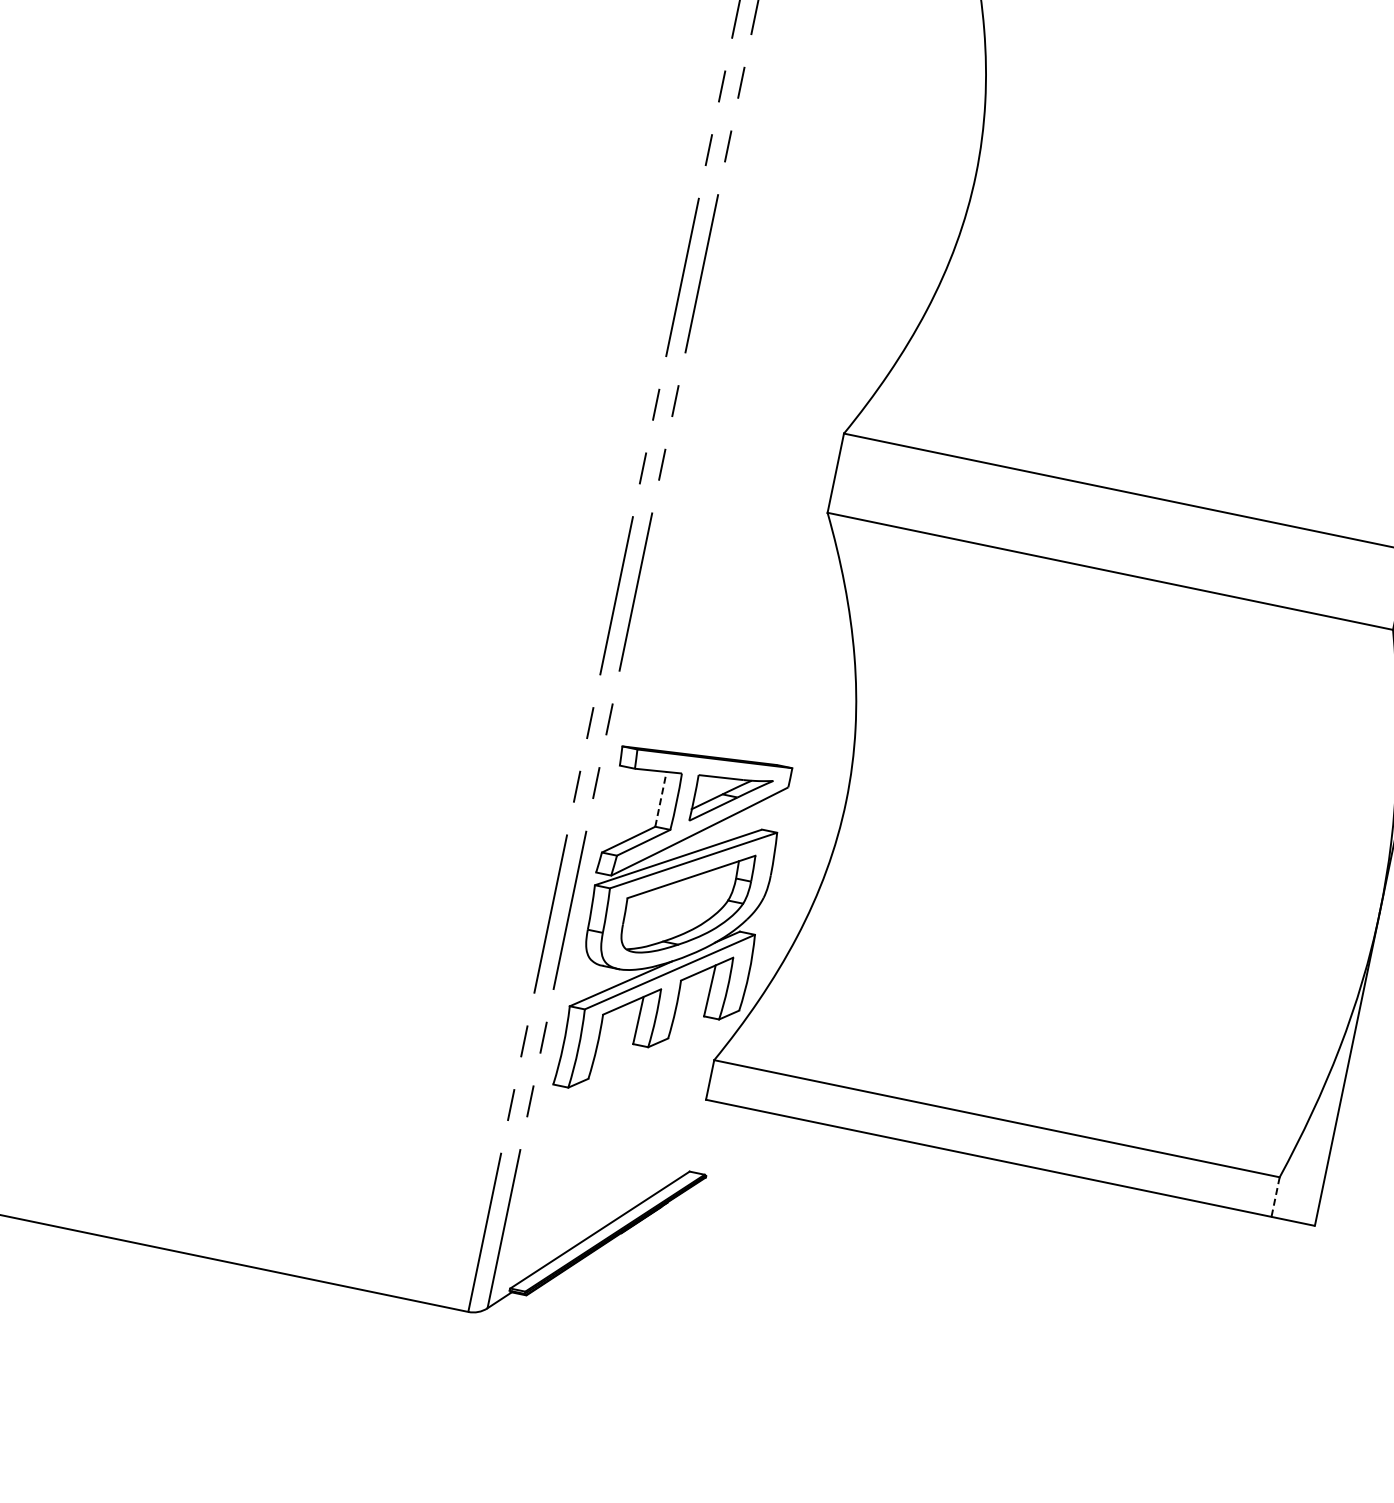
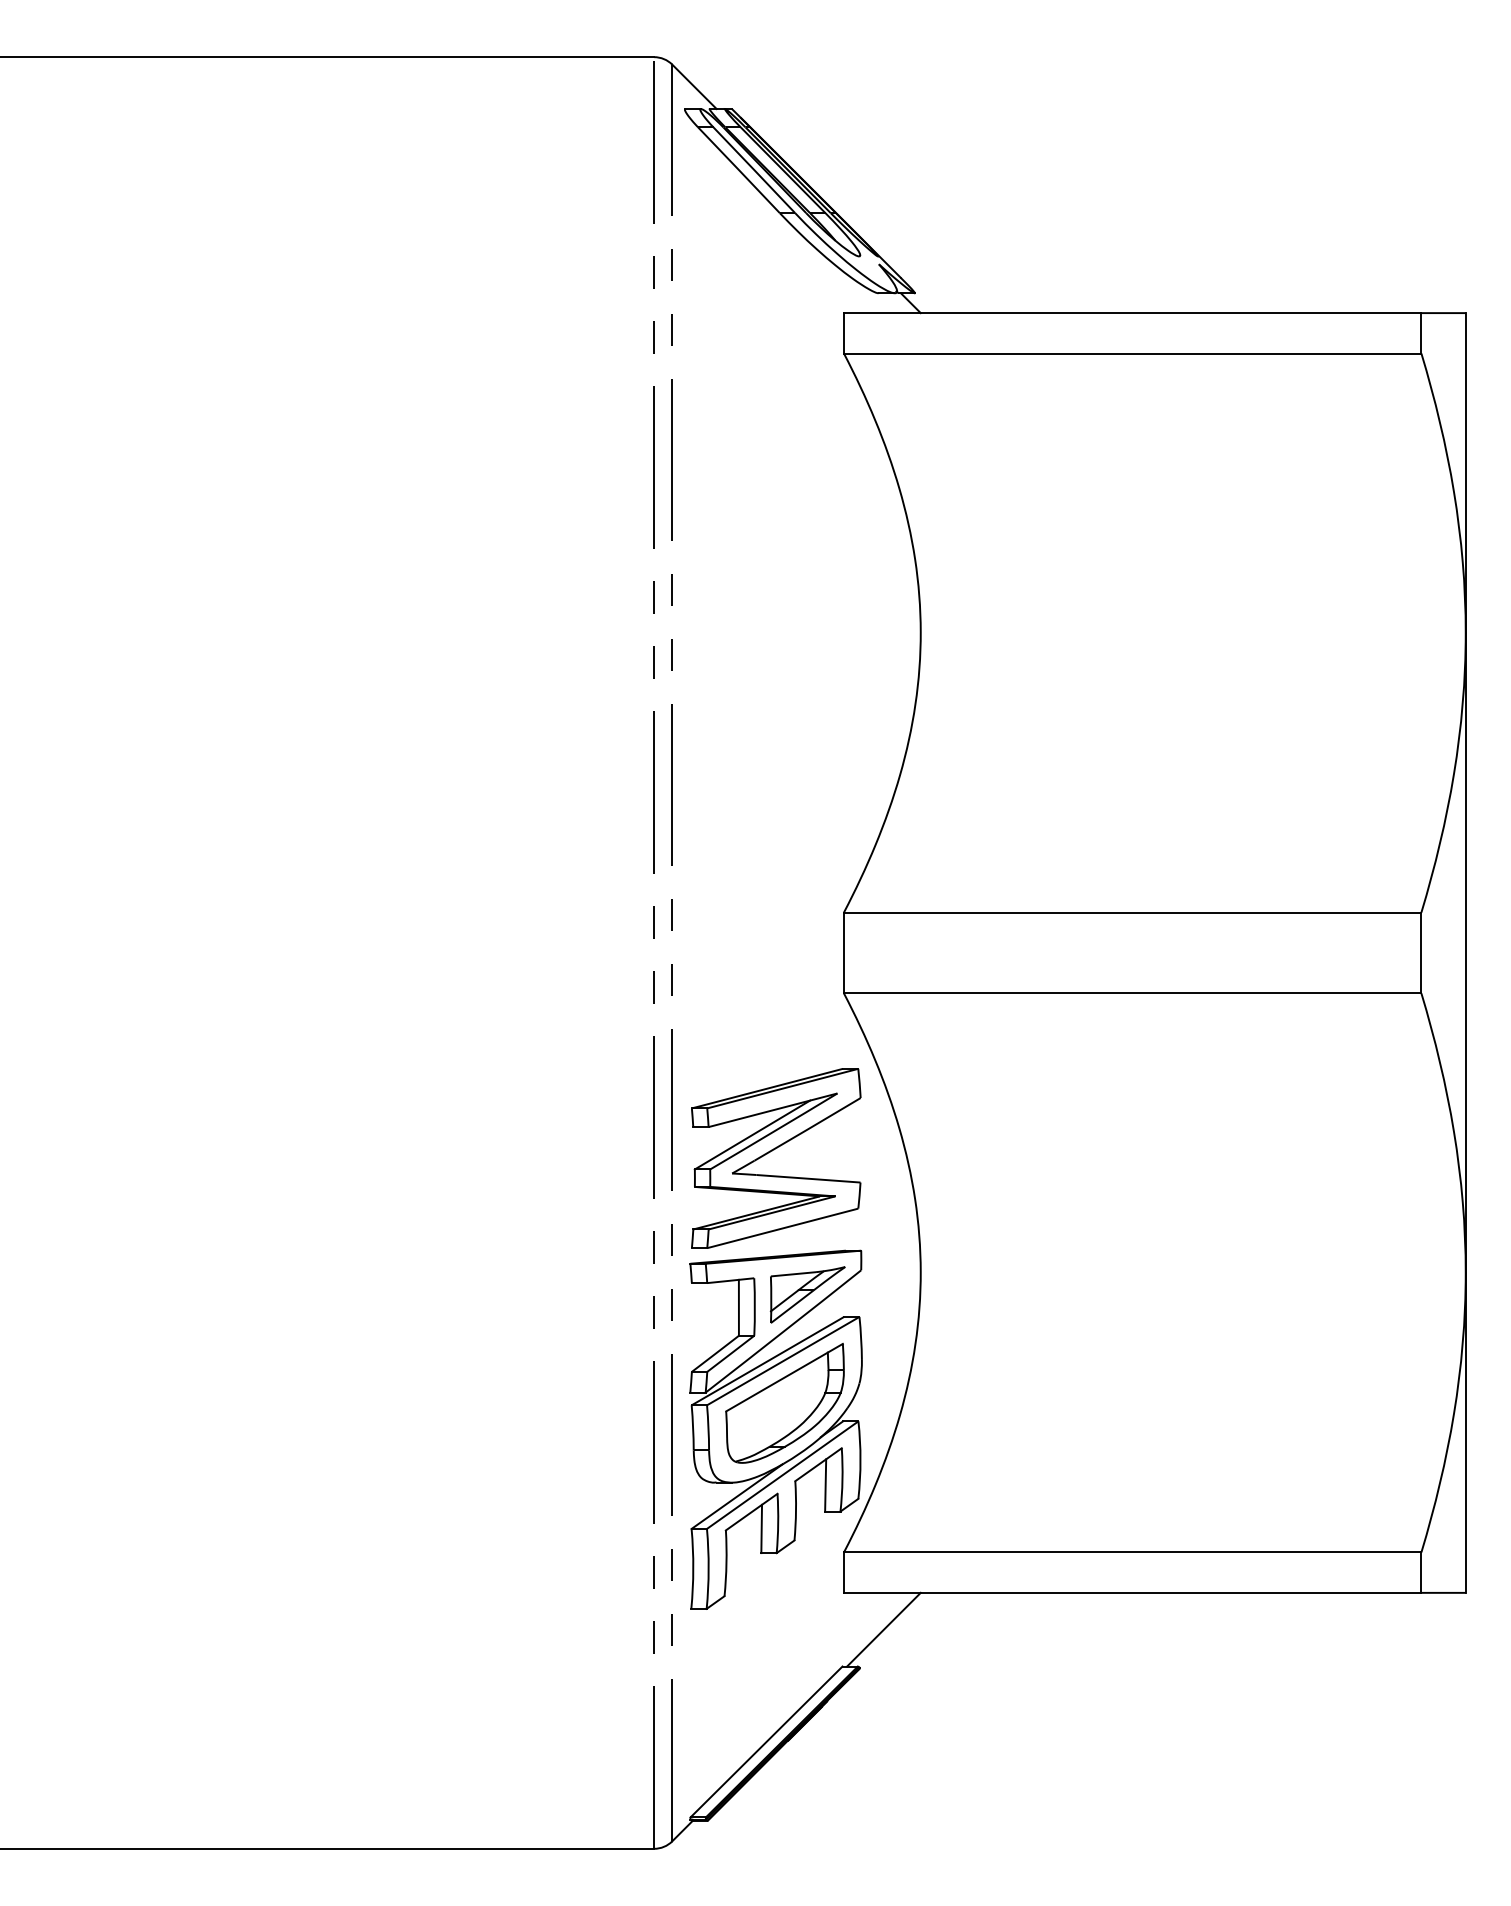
part: (725, 653) -> (772, 1151), added
line: (660, 798) -> (738, 1307), dashed -> solid
line: (737, 1143) -> (883, 1629), added
line: (1275, 1197) -> (1421, 1573), dashed -> solid

